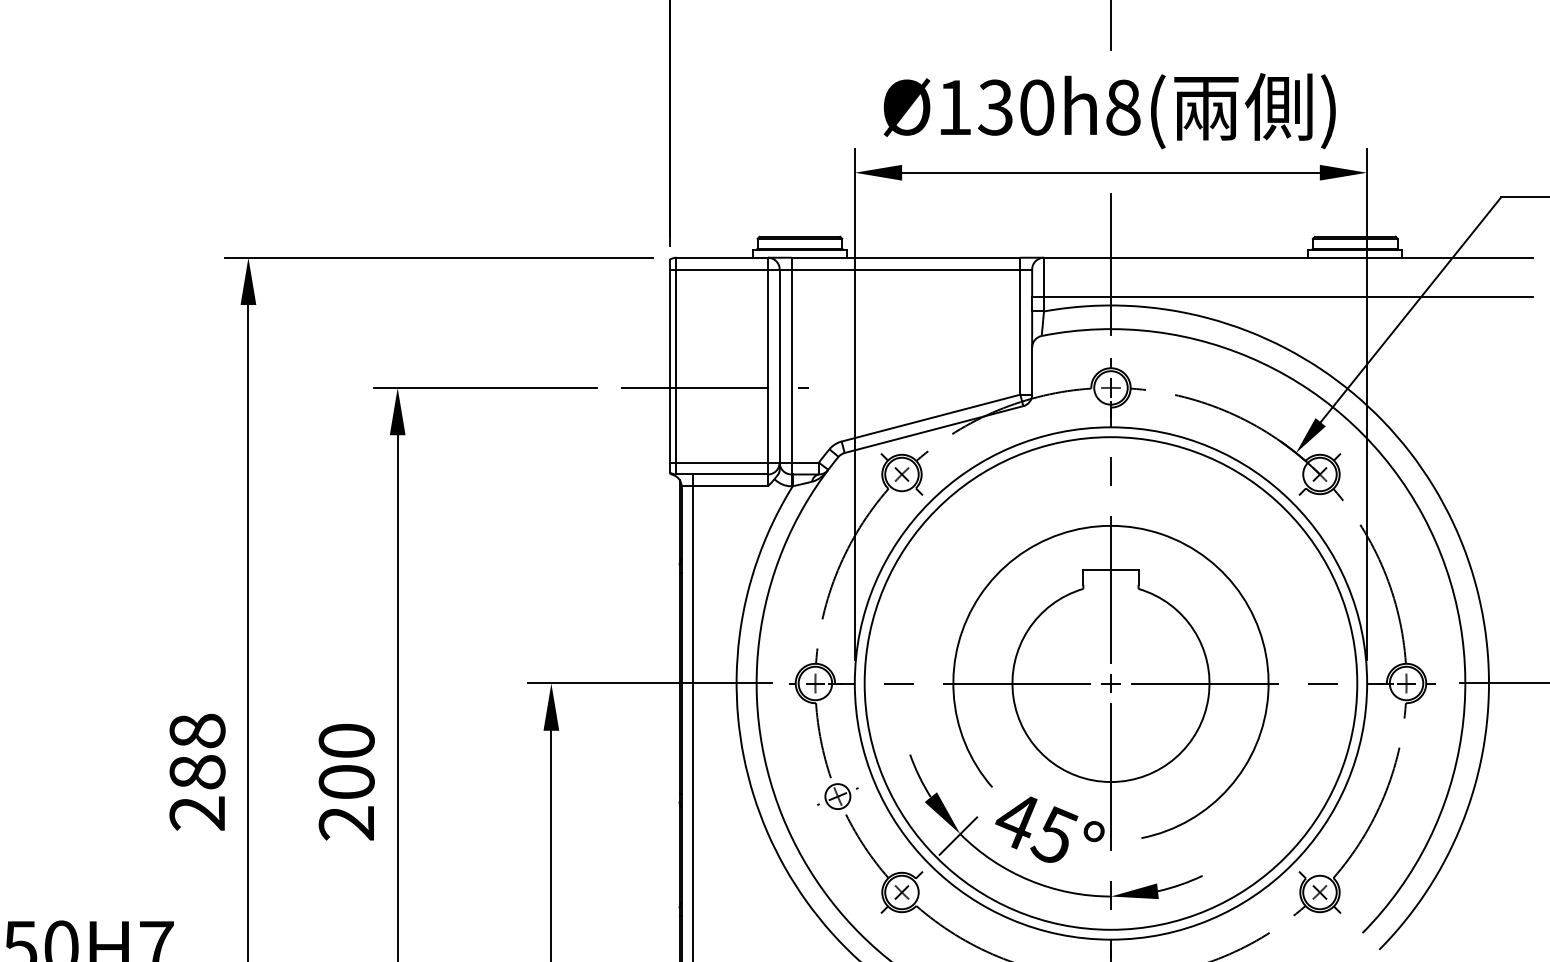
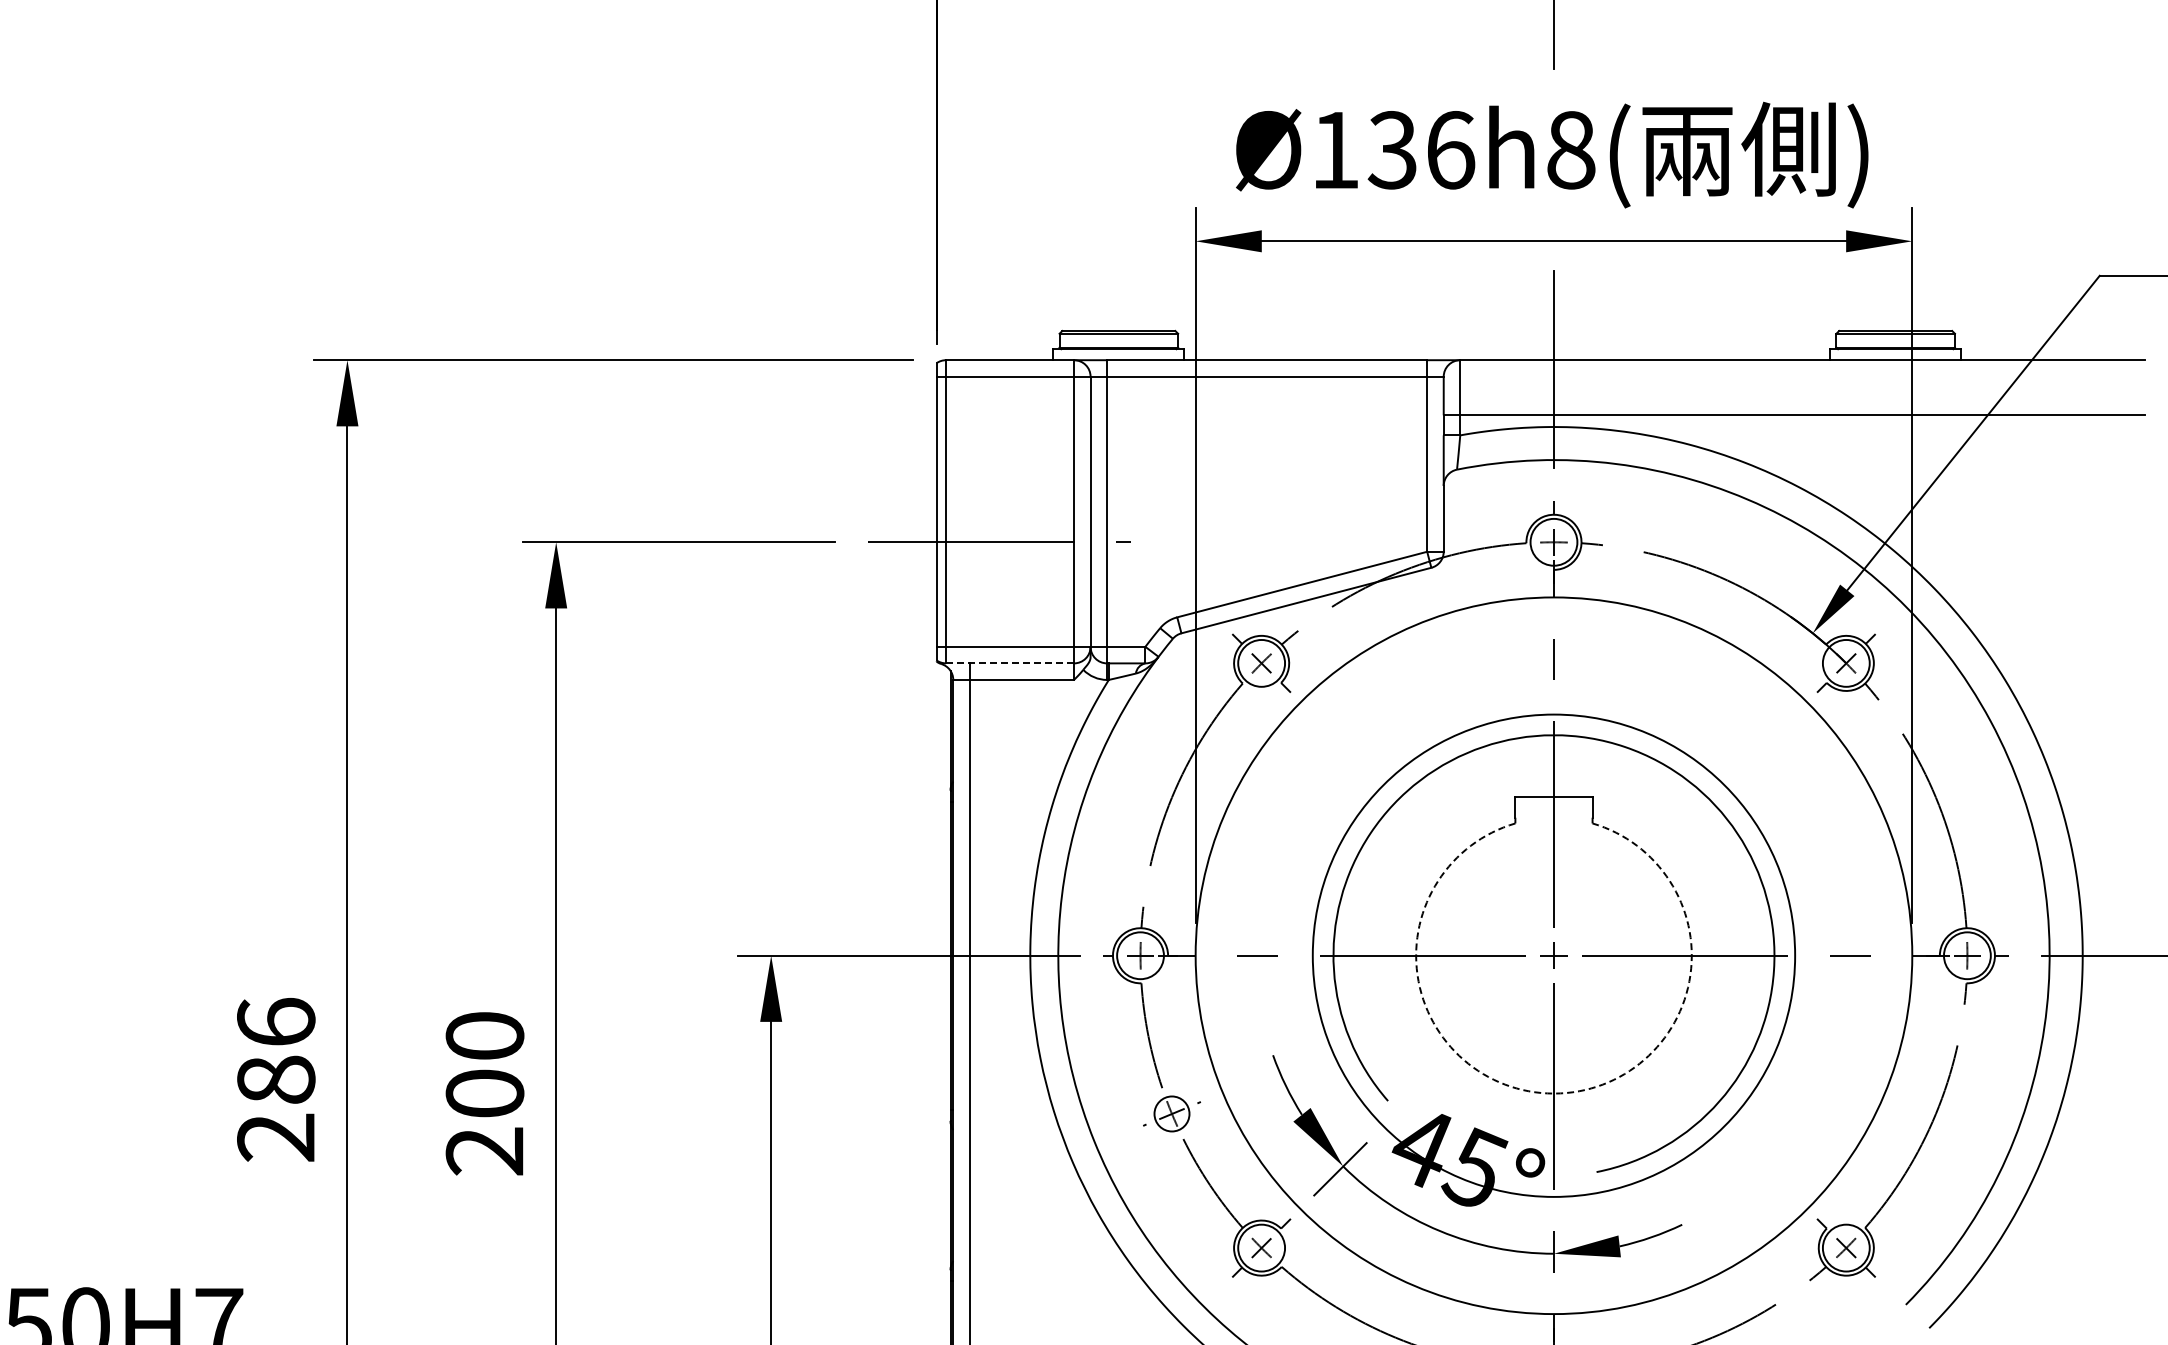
text: (1037, 107) -> (1451, 150), Ø130h8( -> Ø136h8(
line: (722, 474) -> (1010, 663), solid -> dashed
circle: (1110, 683) -> (1553, 955), size x0.7
text: (197, 730) -> (276, 1021), 288 -> 286
arc: (1110, 781) -> (1553, 1093), solid -> dashed

